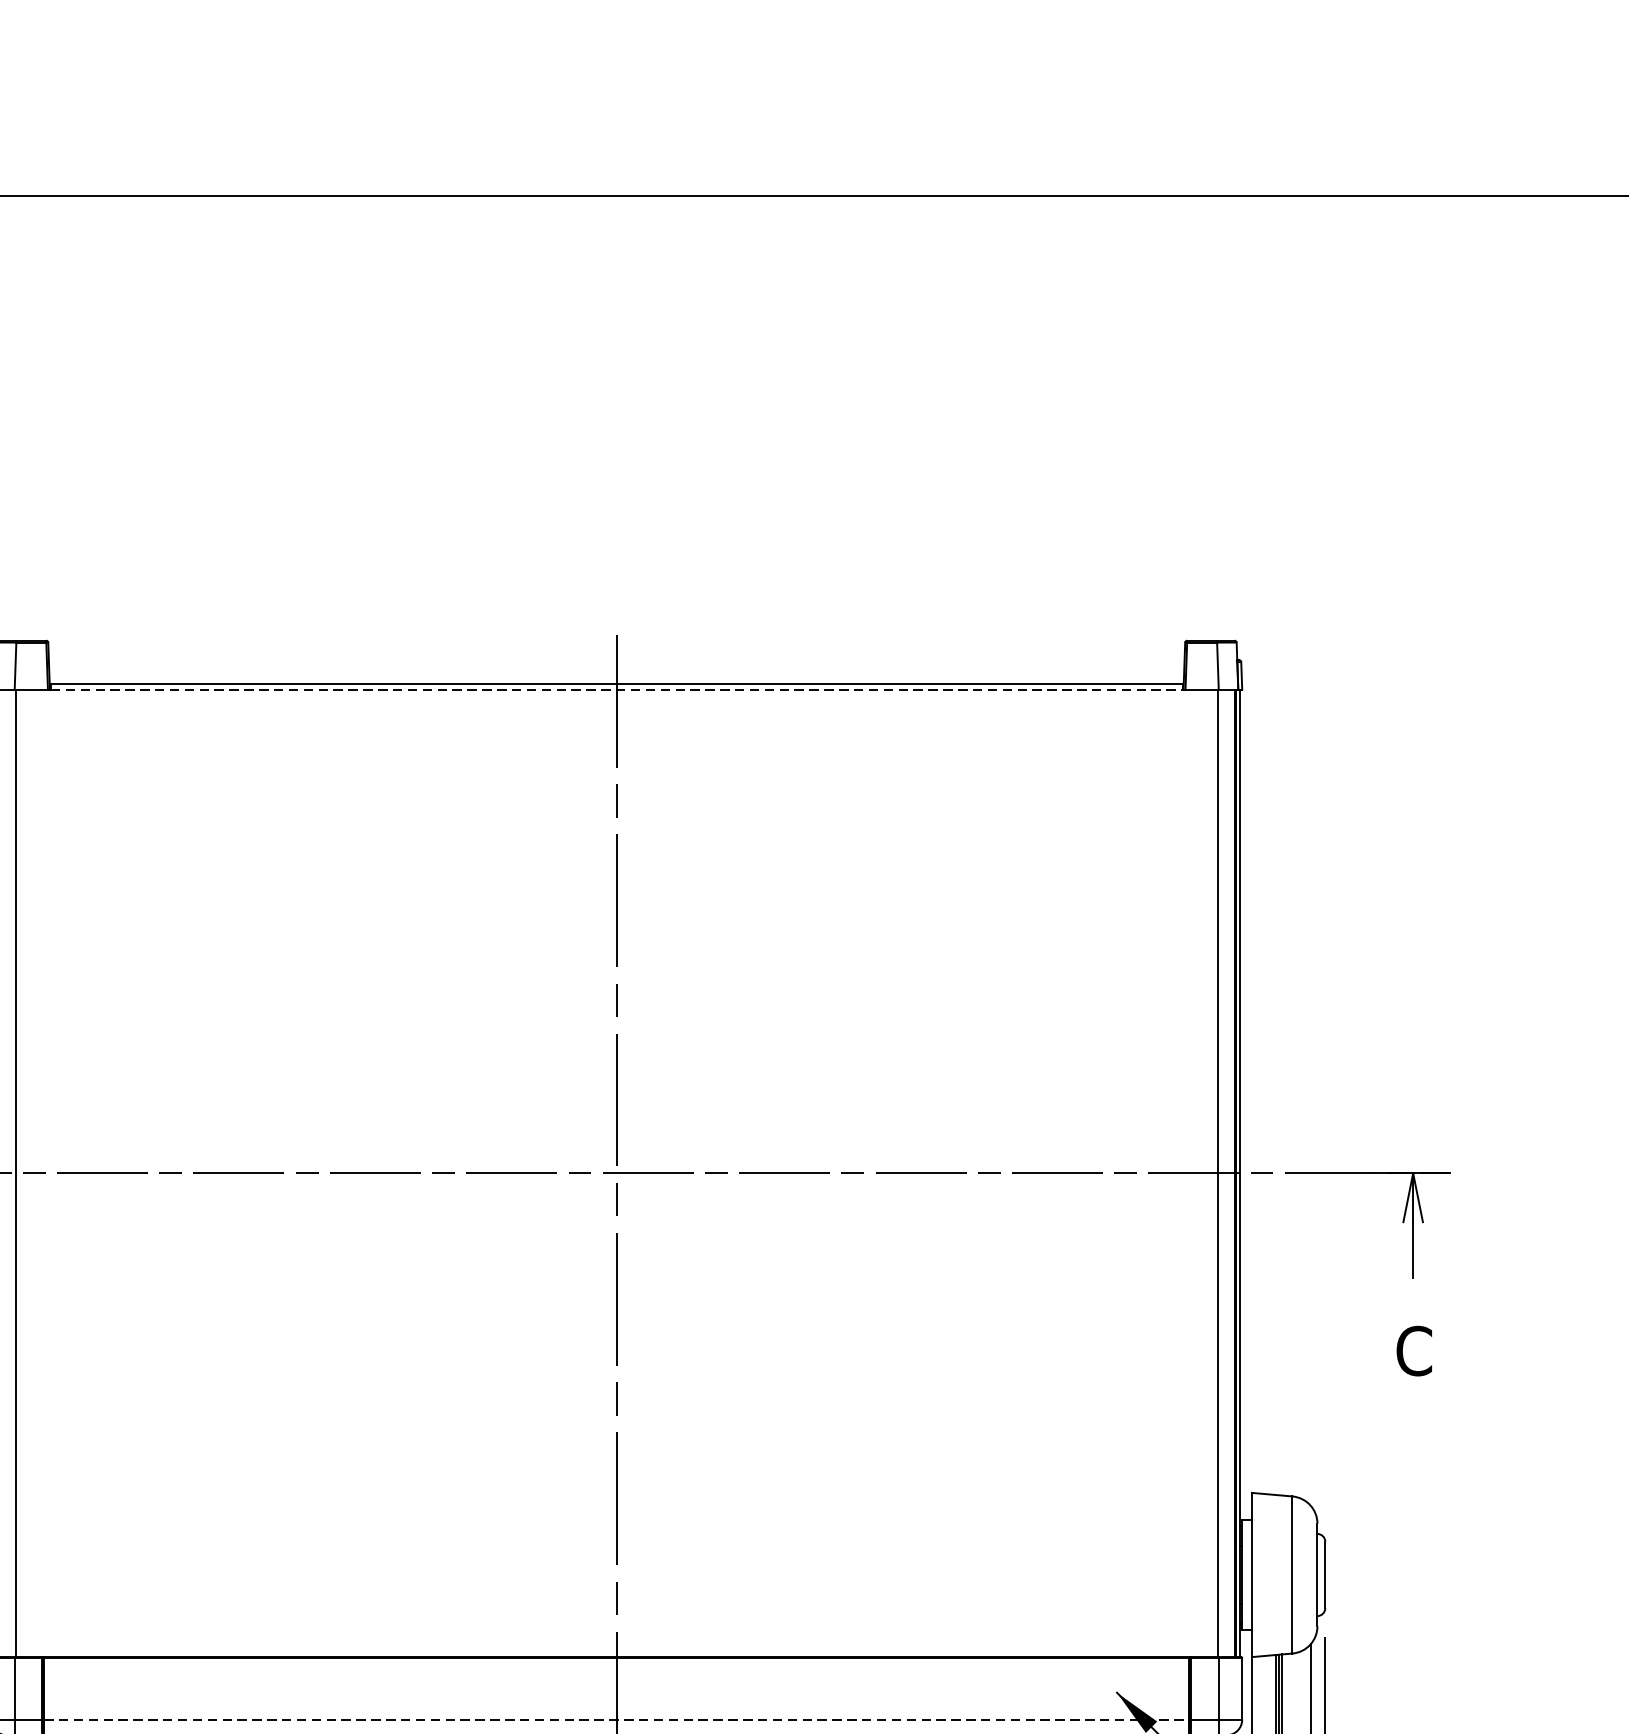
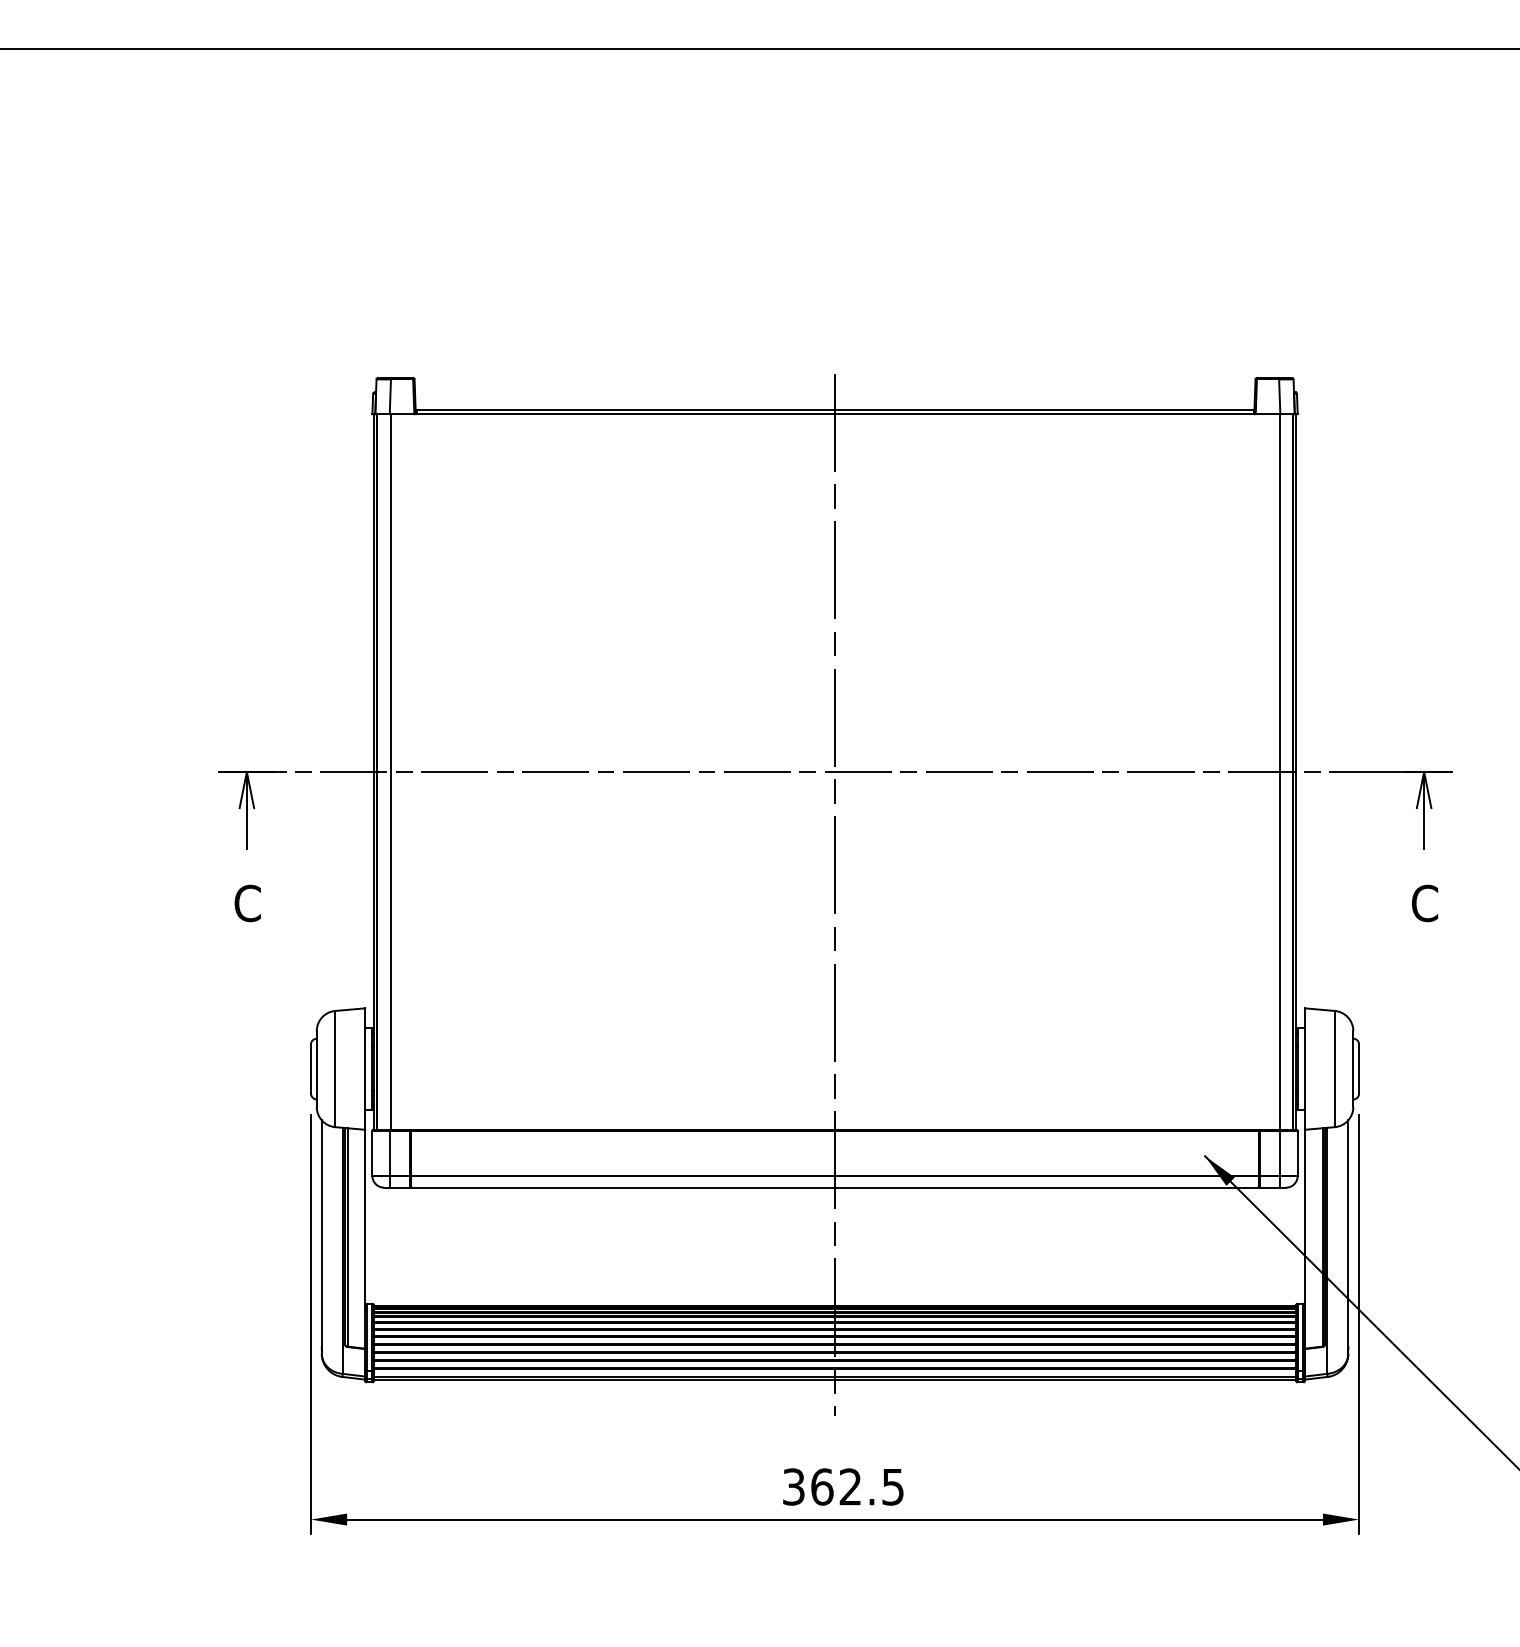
line: (617, 690) -> (835, 414), dashed -> solid
line: (617, 1720) -> (835, 1176), dashed -> solid

